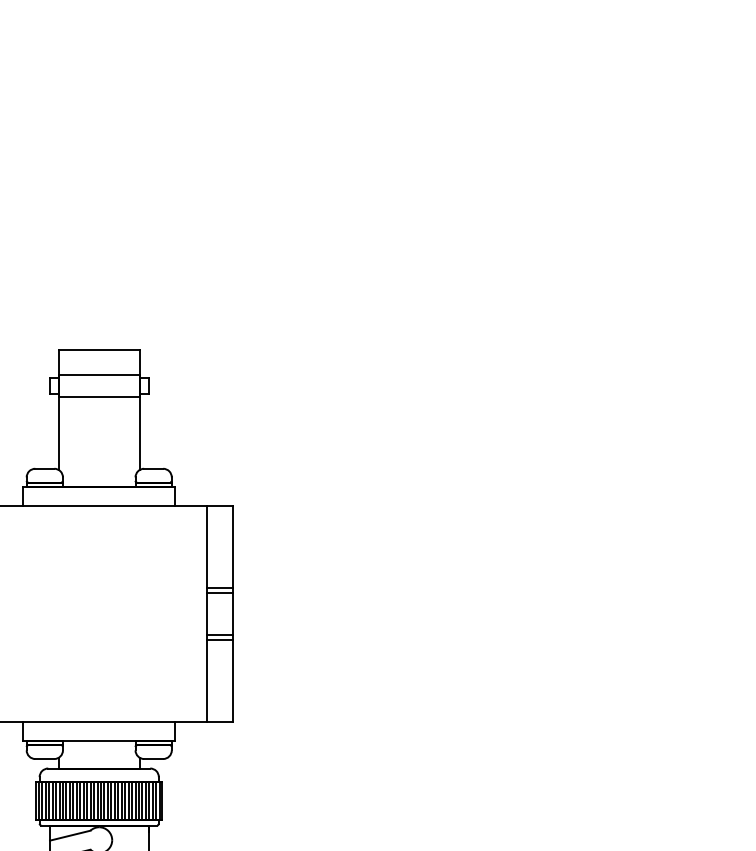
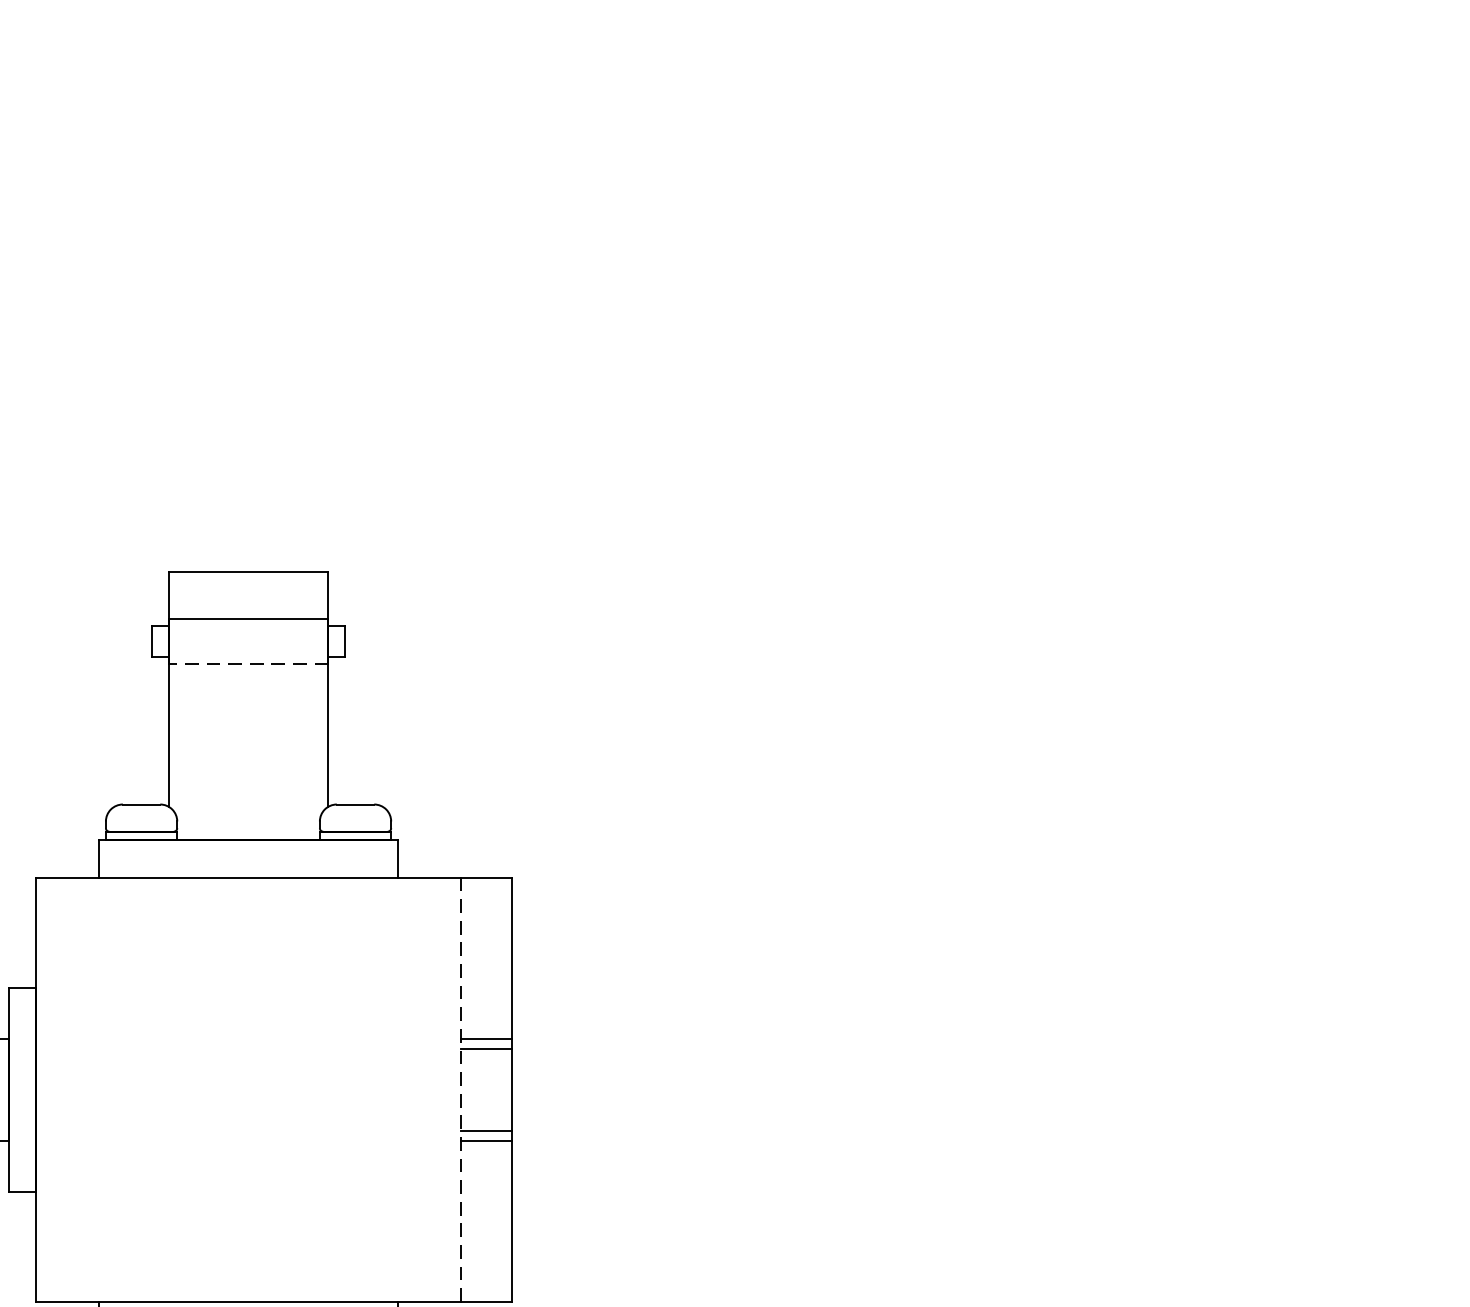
line: (99, 397) -> (249, 664), solid -> dashed
line: (207, 613) -> (461, 1088), solid -> dashed

